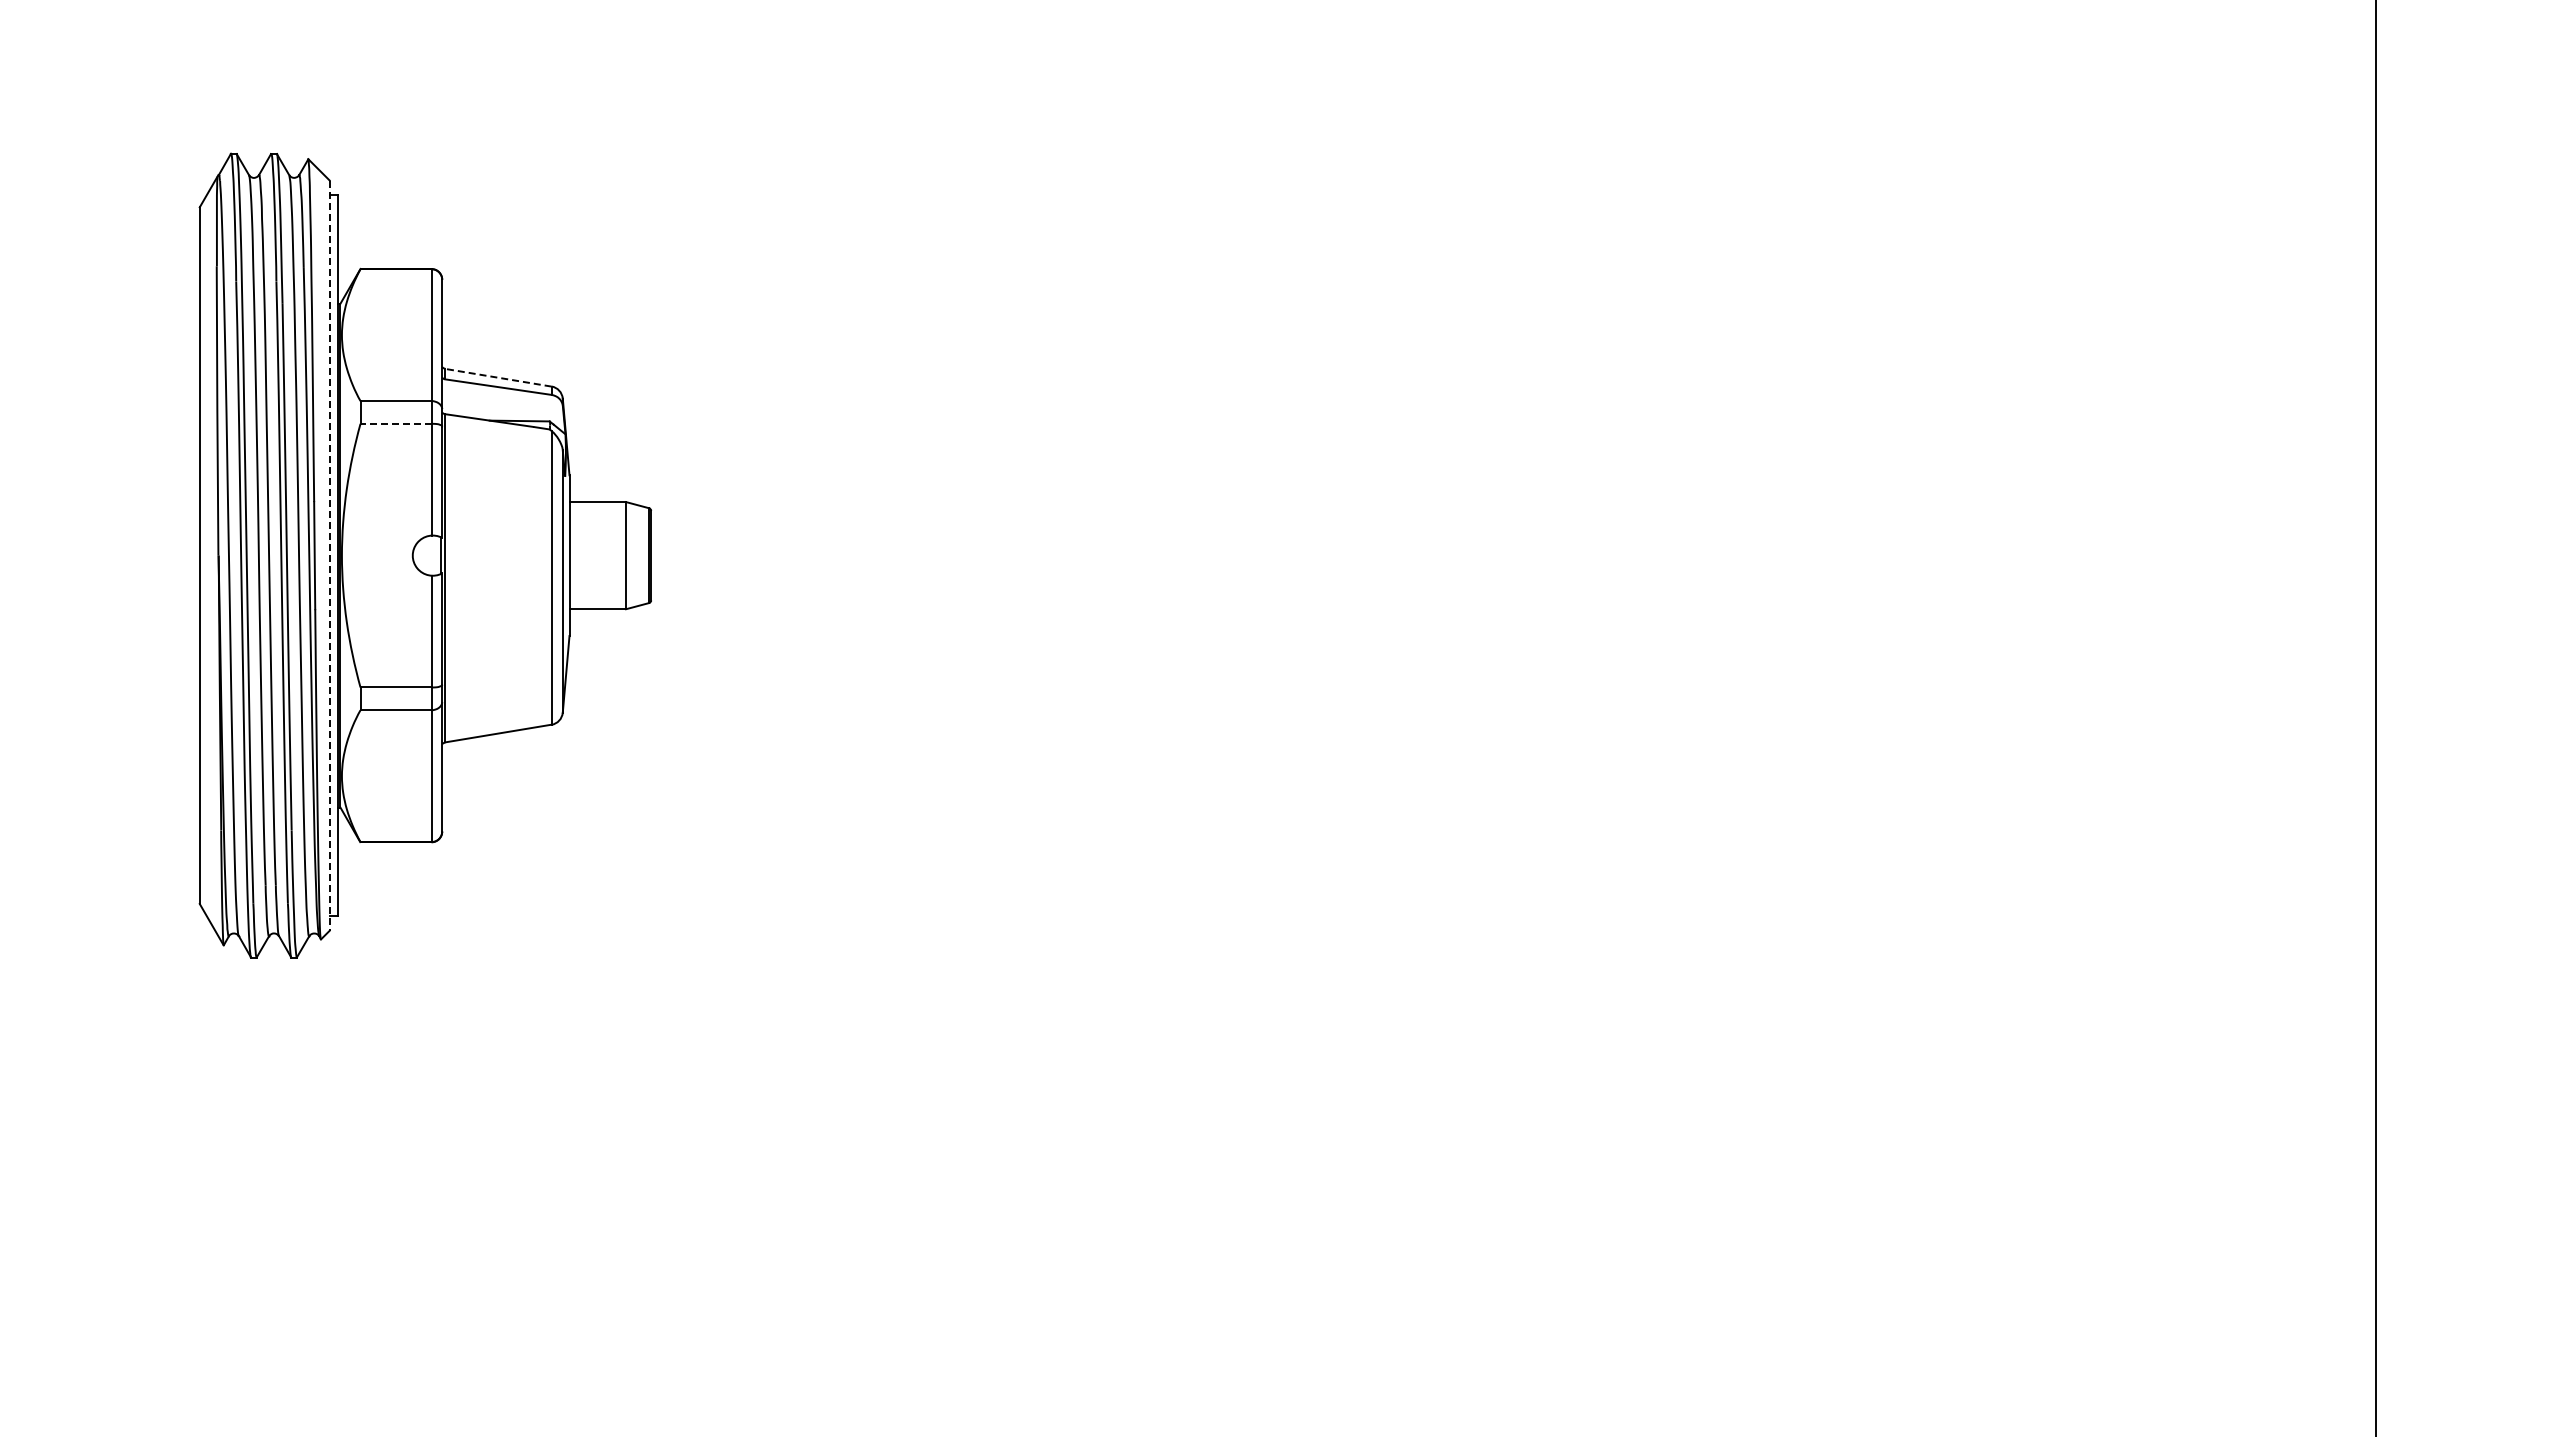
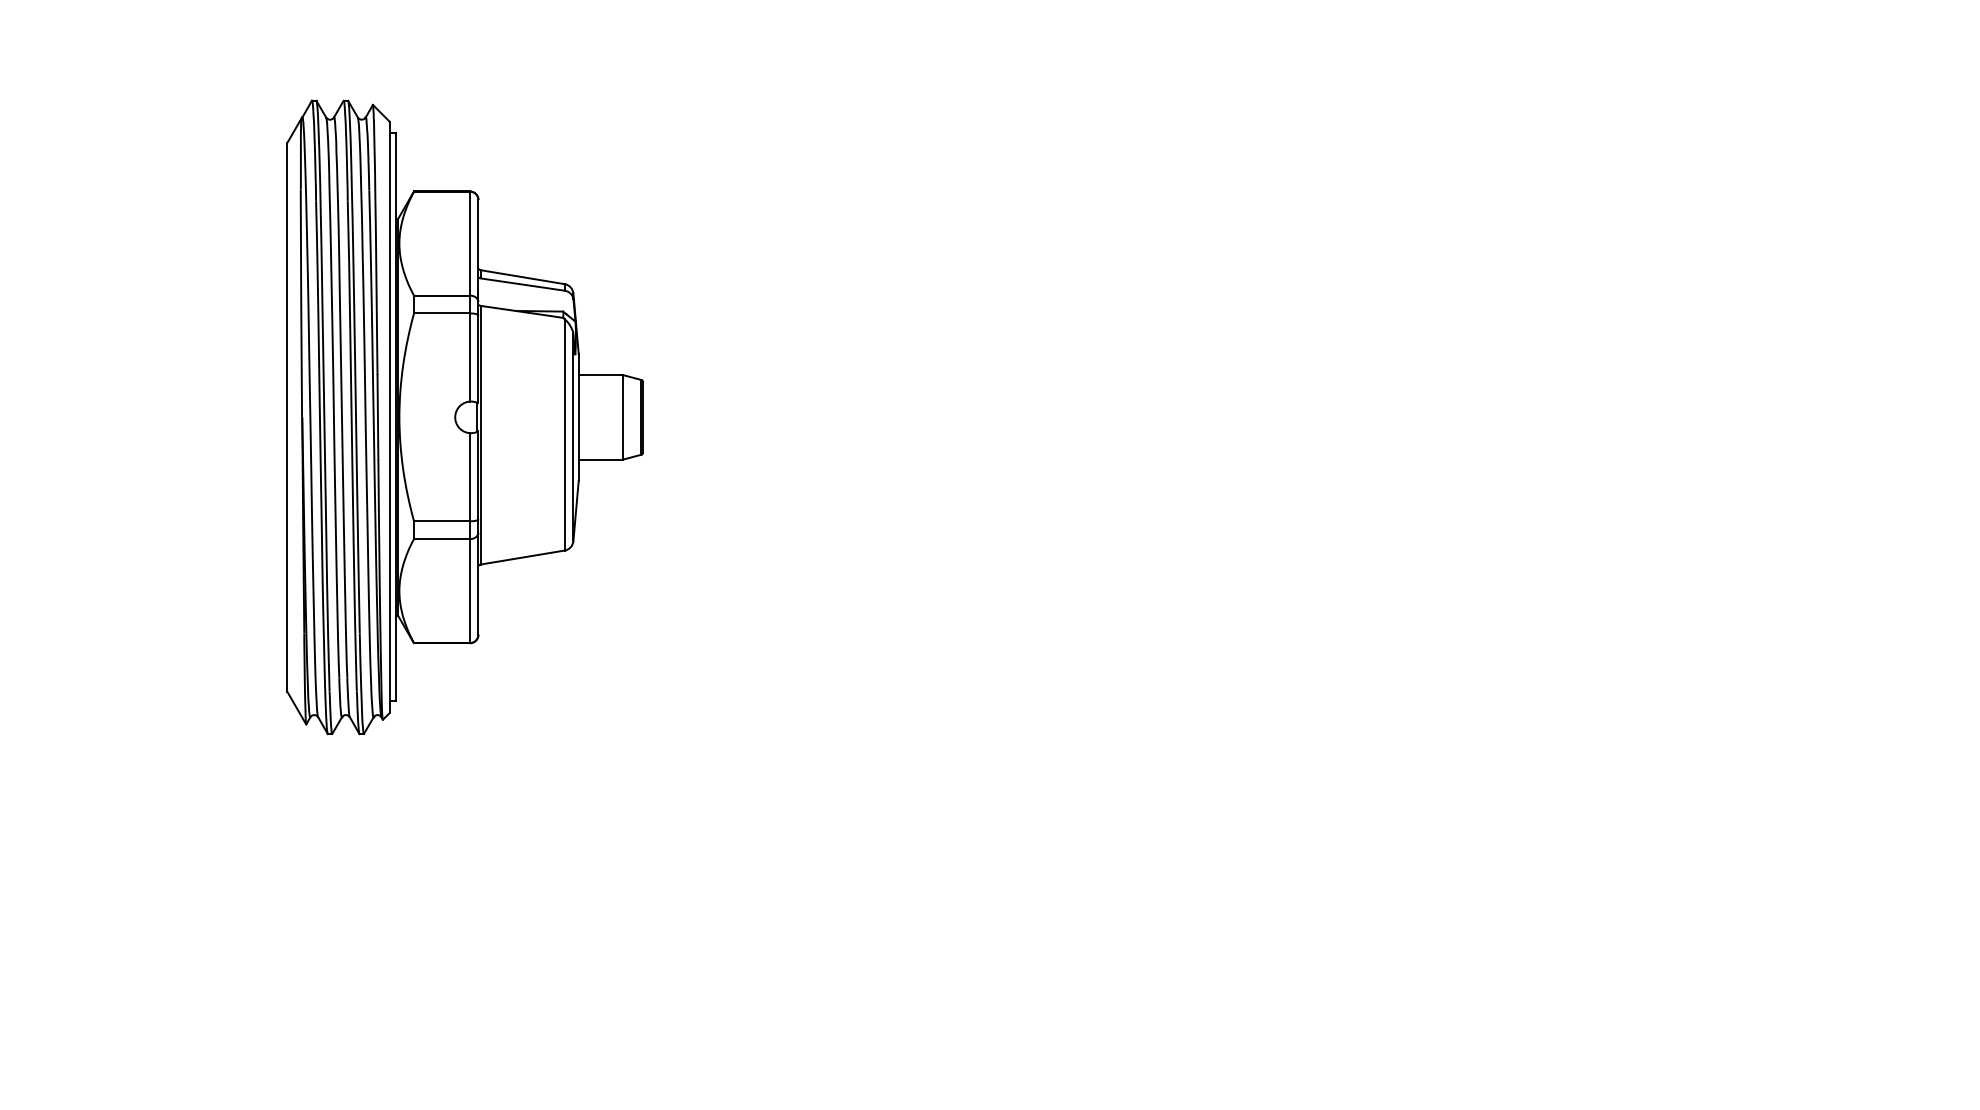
line: (498, 377) -> (522, 276), dashed -> solid
line: (395, 423) -> (441, 313), dashed -> solid
line: (329, 556) -> (389, 418), dashed -> solid

